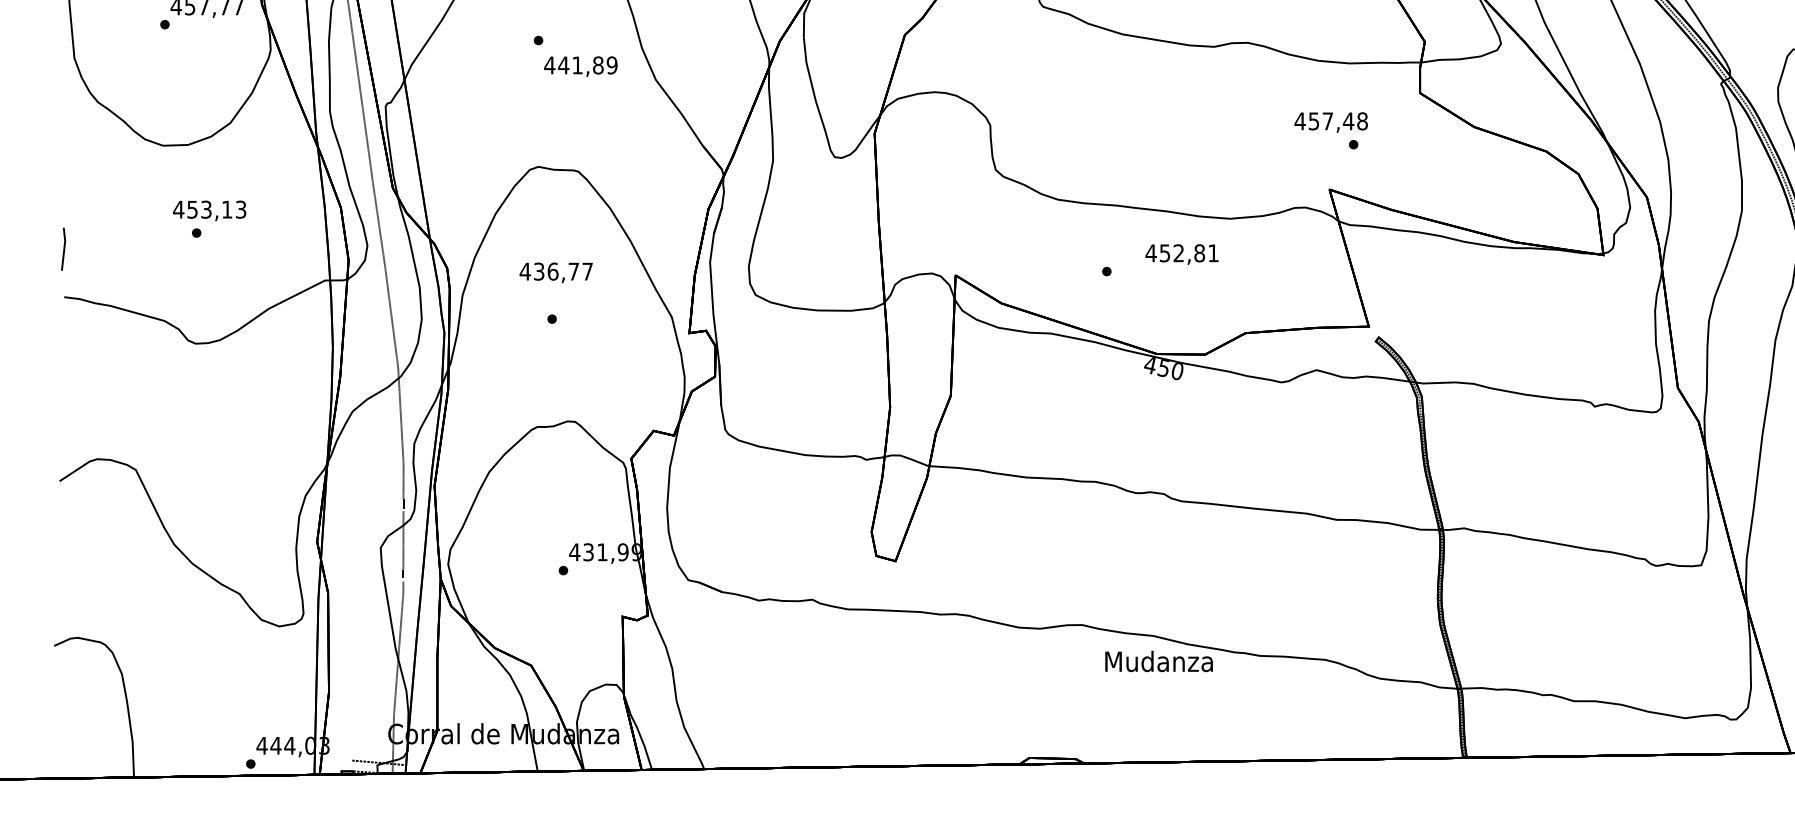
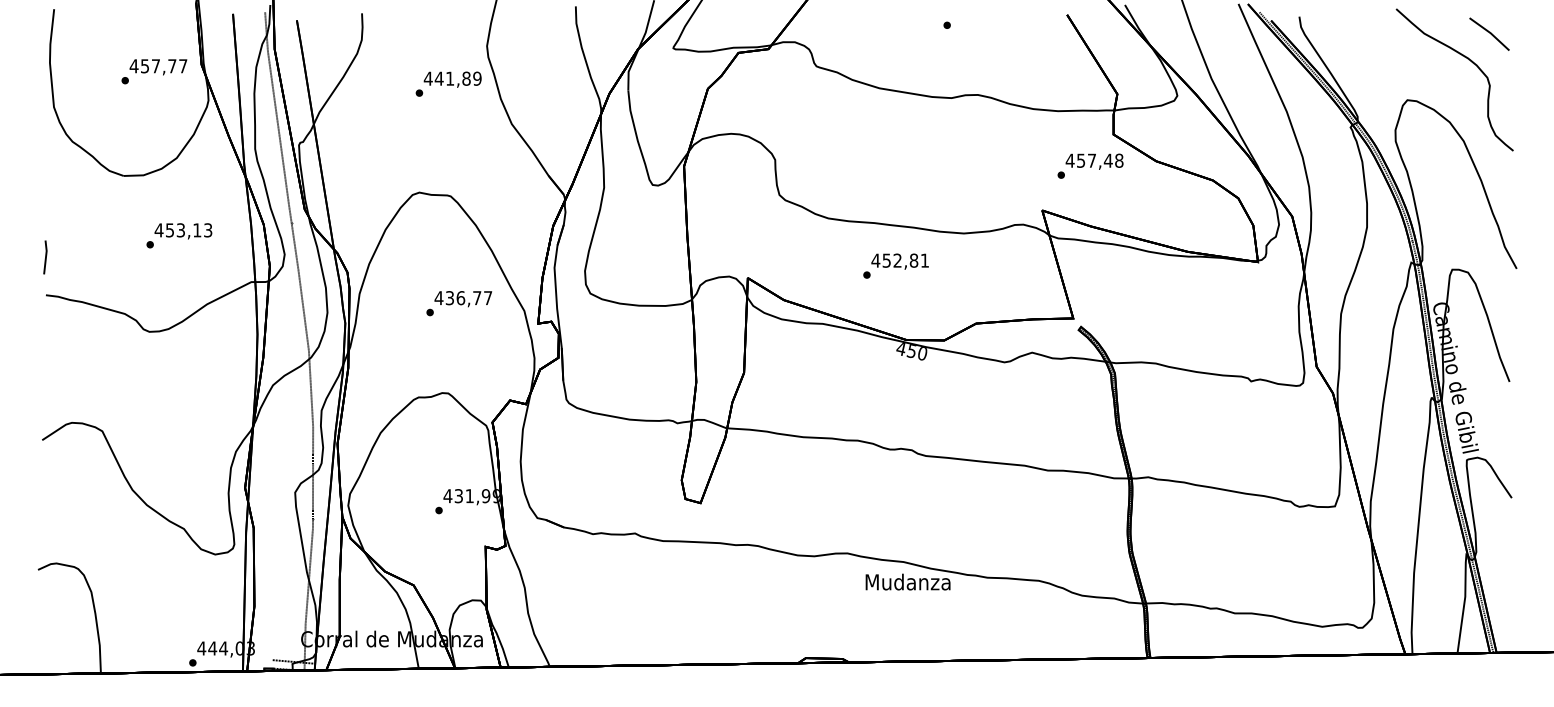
text: (580, 66) -> (452, 79), moved
text: (1331, 122) -> (1094, 161), moved
text: (209, 211) -> (183, 231), moved
text: (1181, 254) -> (899, 261), moved
text: (556, 273) -> (463, 299), moved

